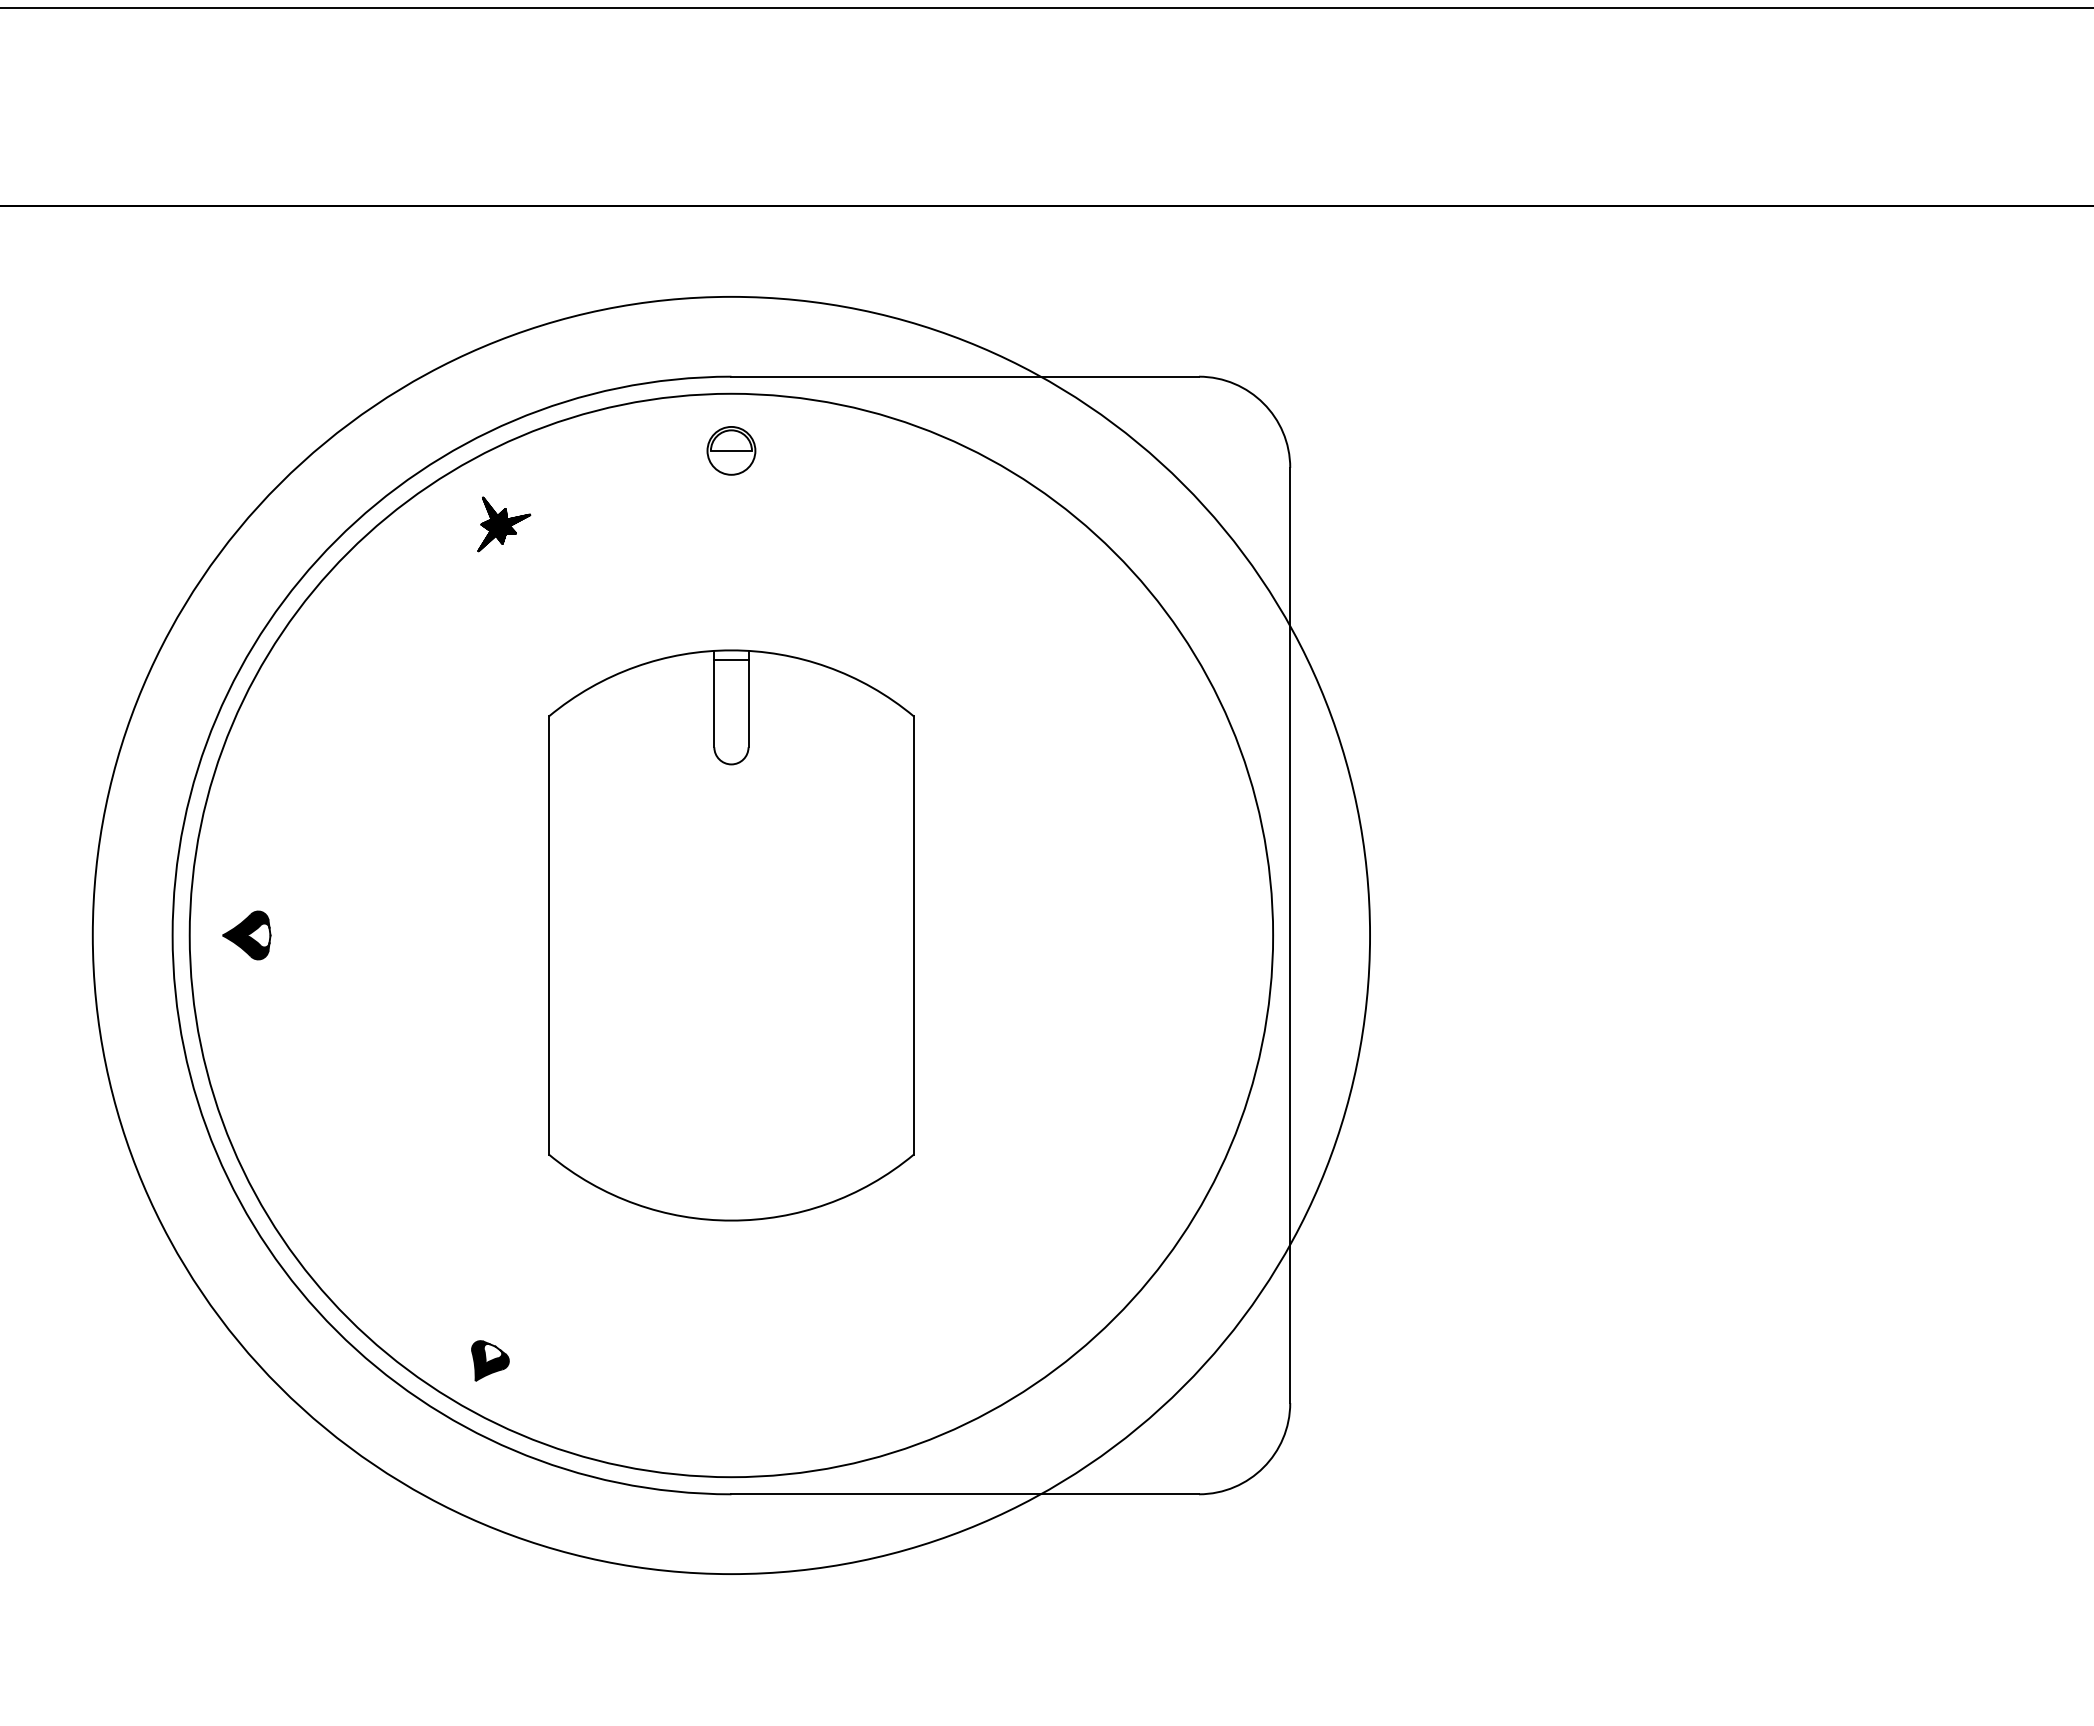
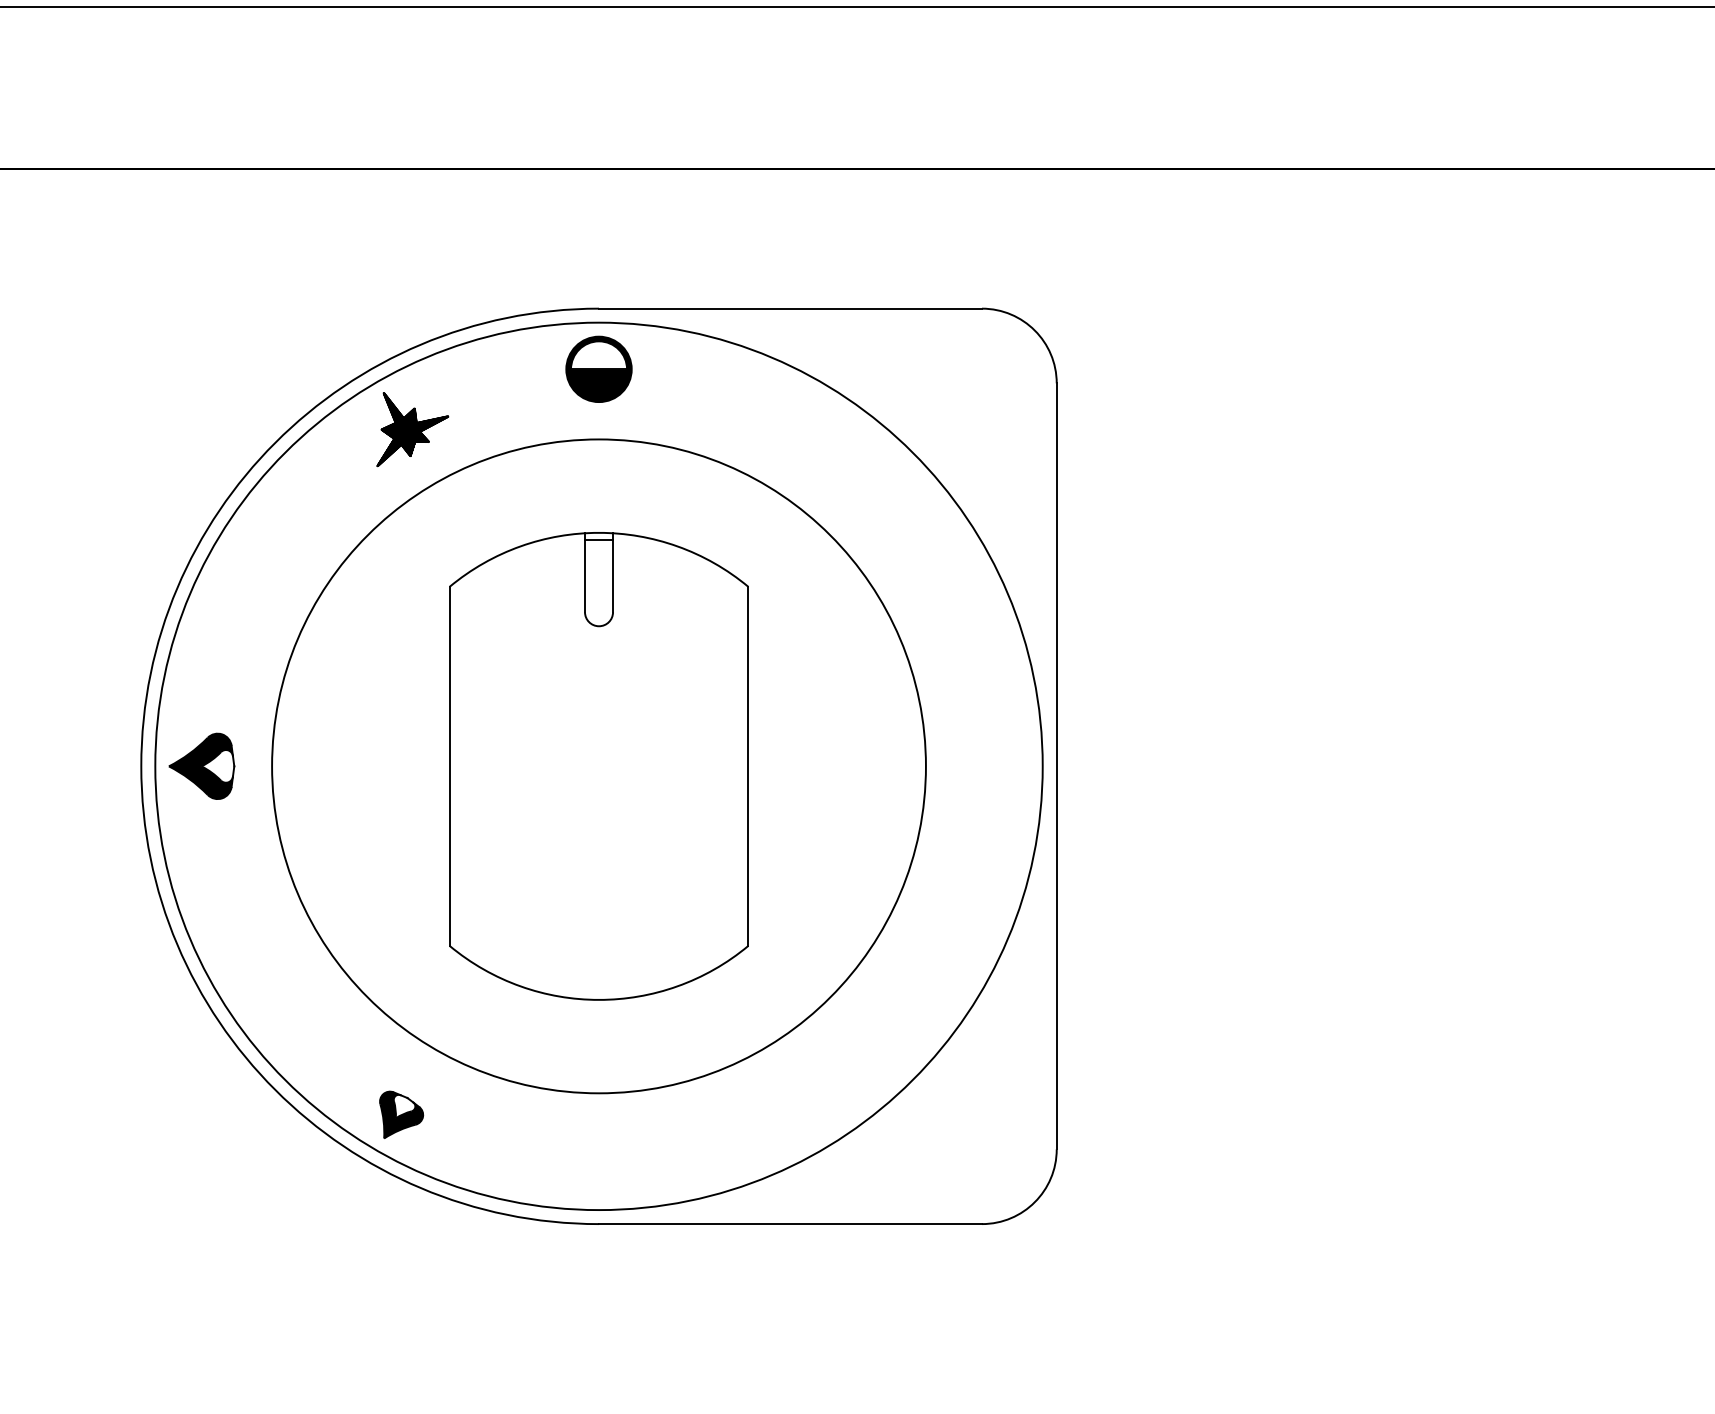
part: (731, 450) -> (599, 369), size x1.67
part: (504, 524) -> (413, 429), size x1.67
part: (246, 935) -> (201, 766), size x1.67
circle: (731, 935) -> (599, 766), size x0.62
part: (490, 1360) -> (401, 1114), size x1.43

